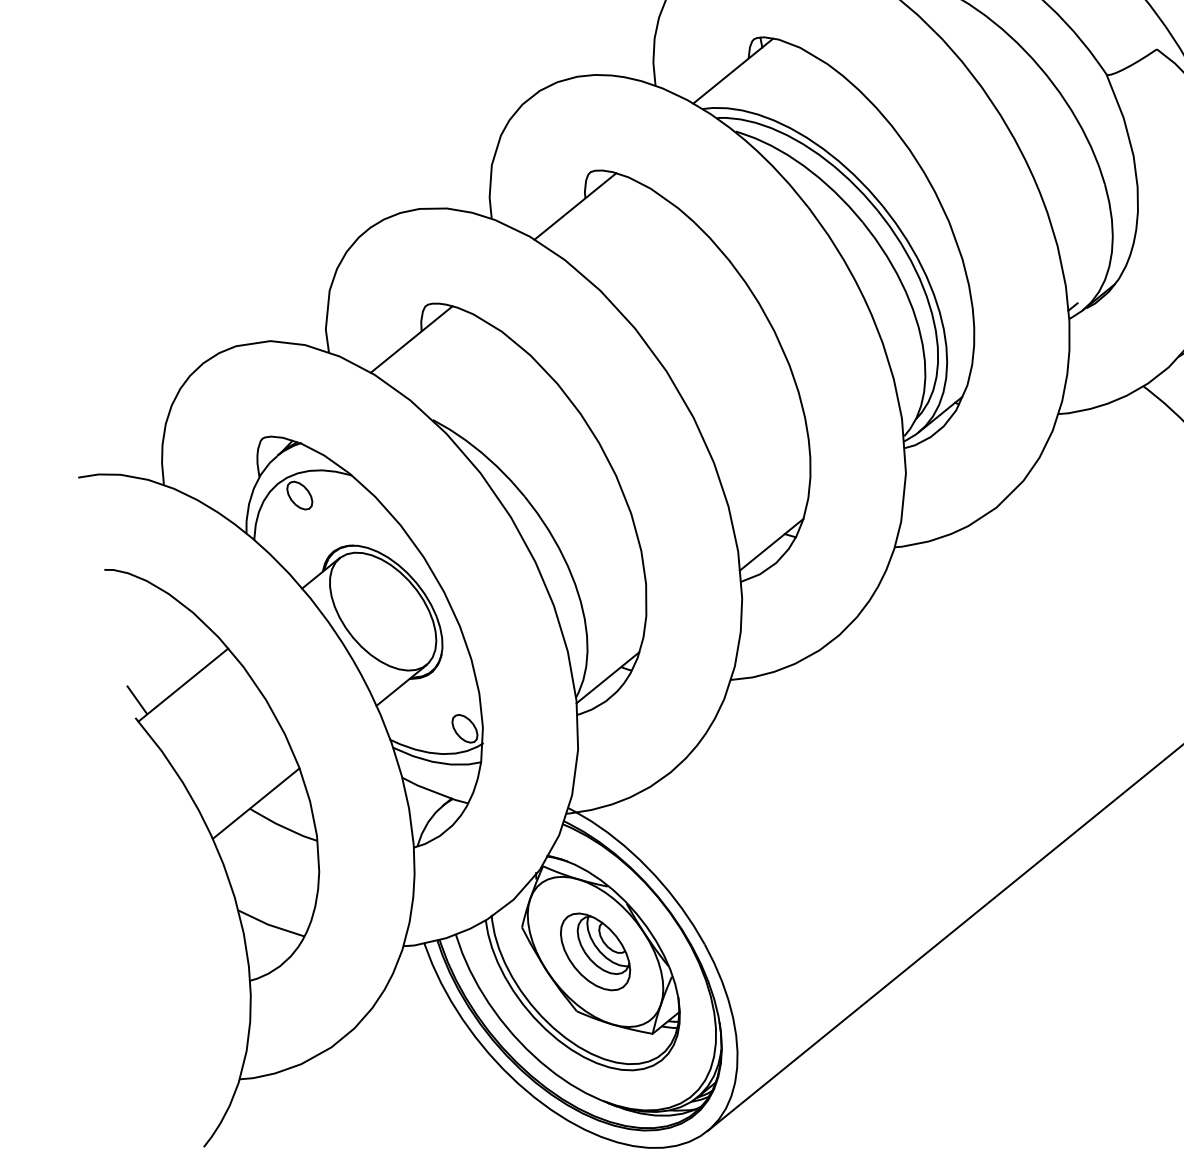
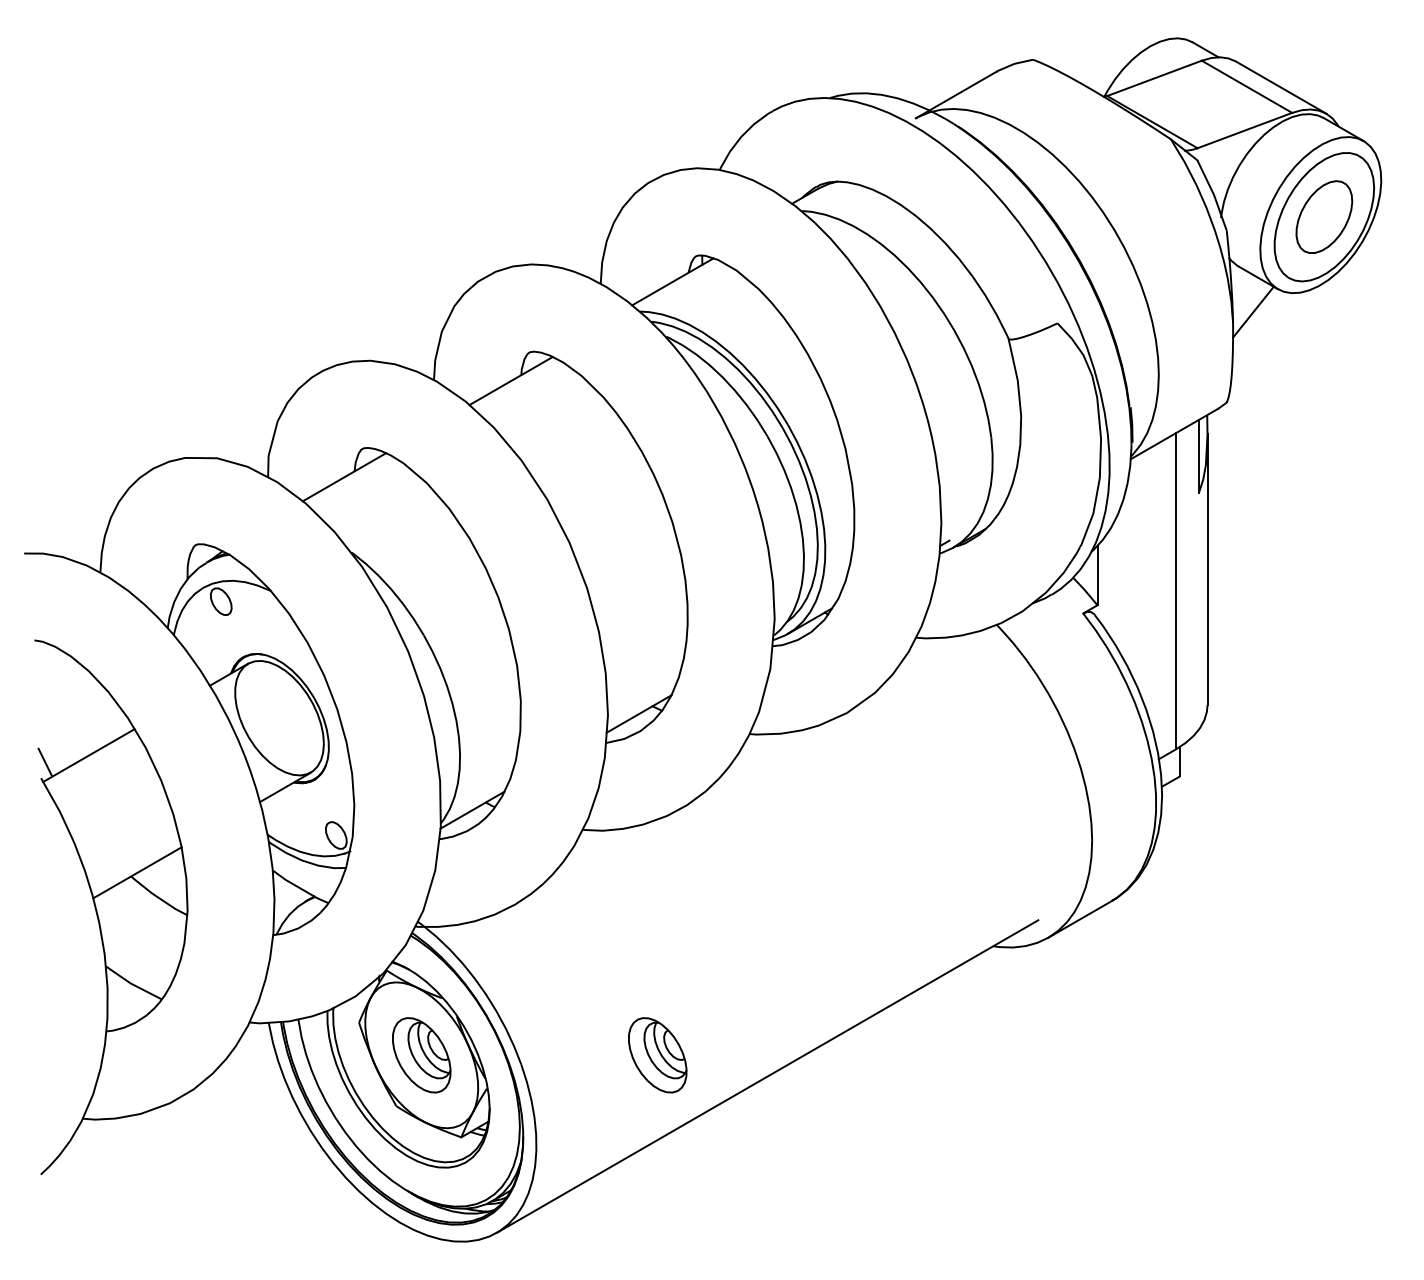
part: (850, 911) -> (657, 1055), added

